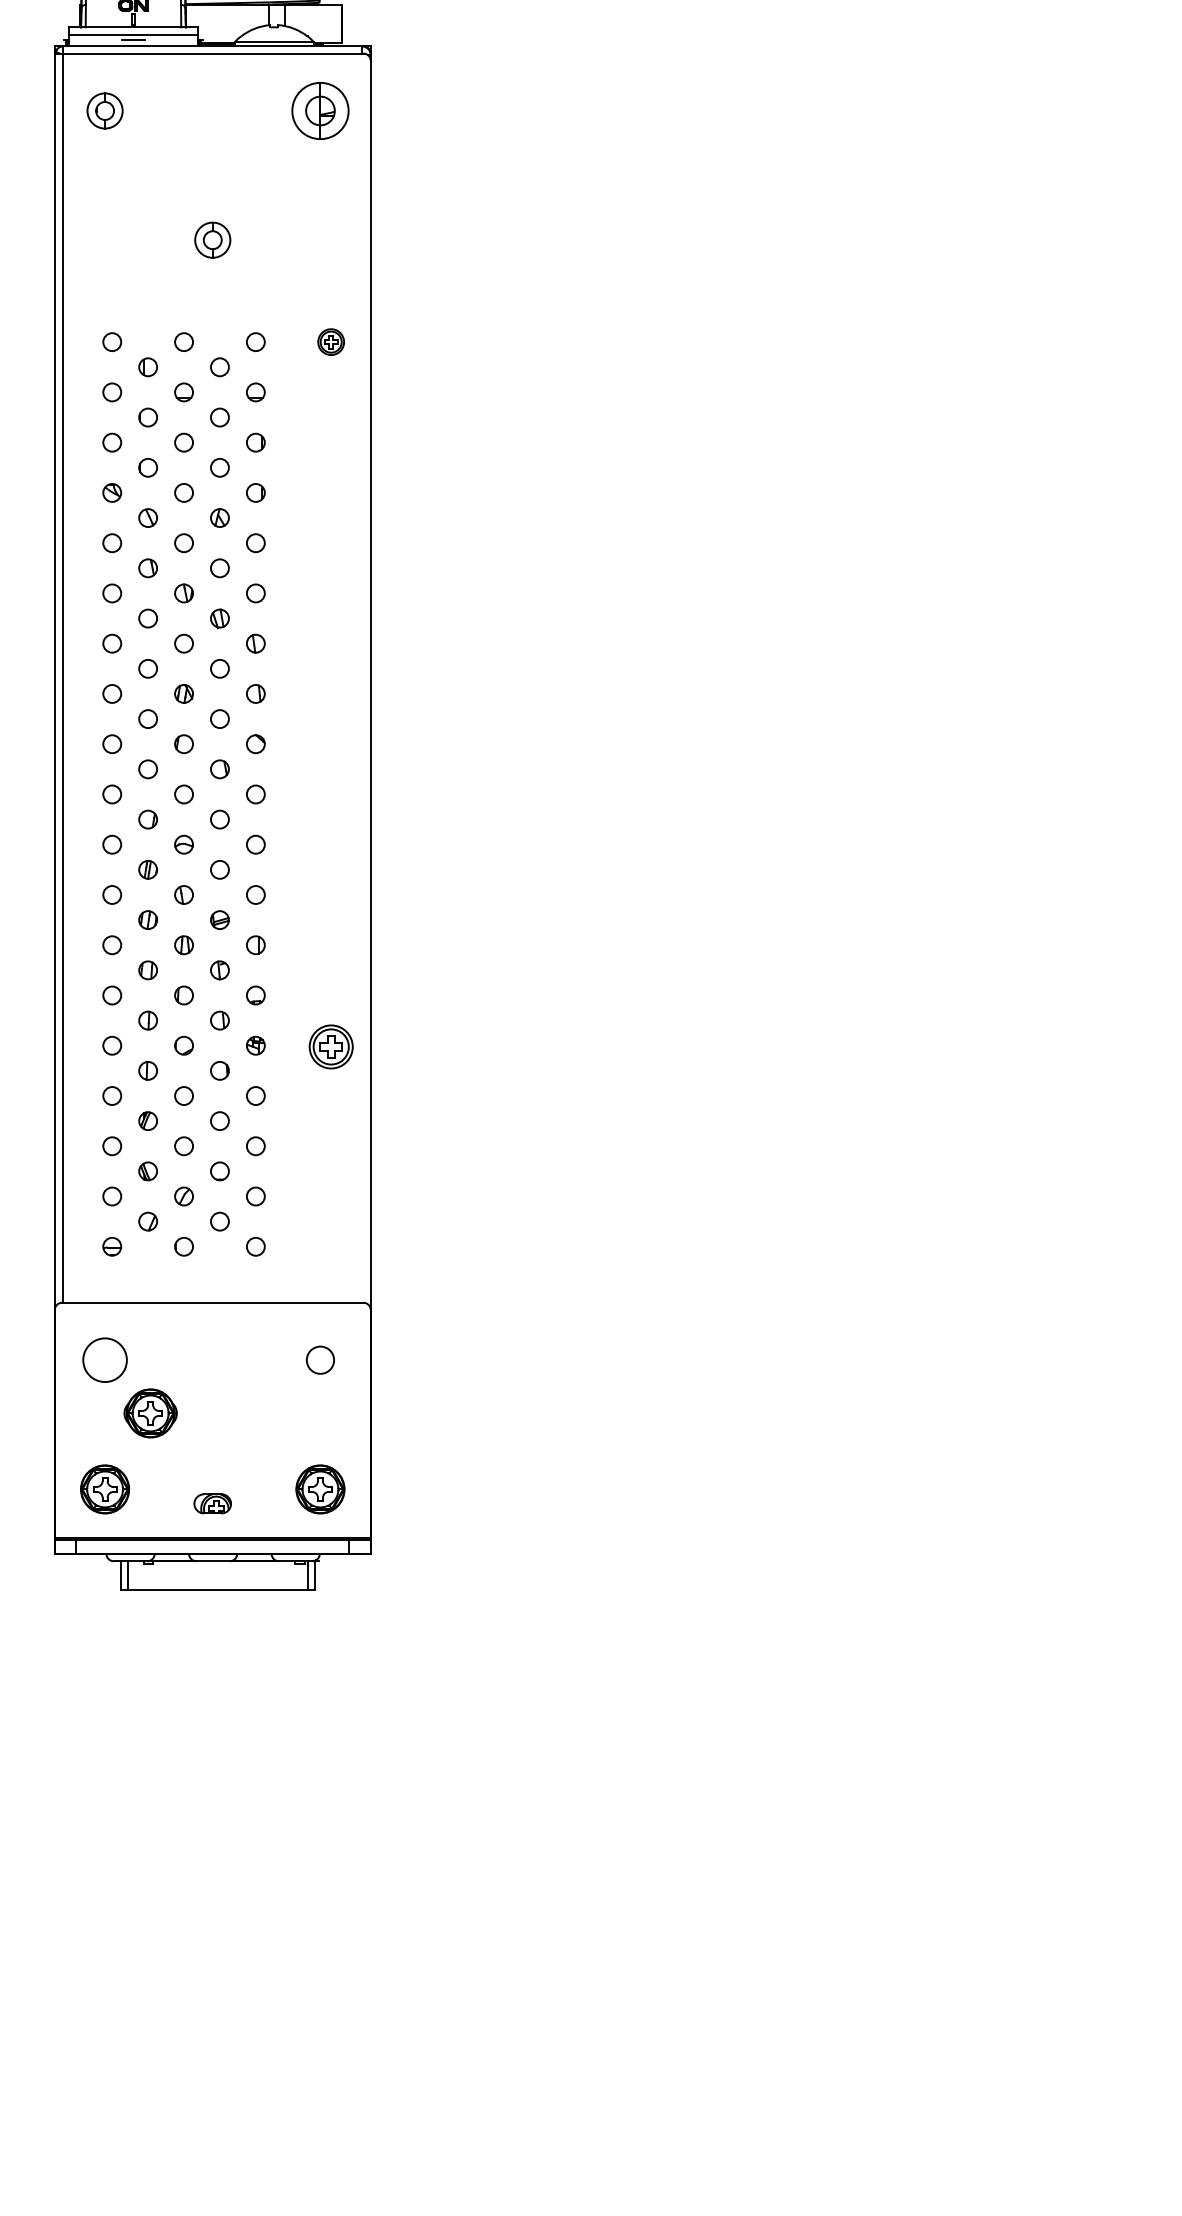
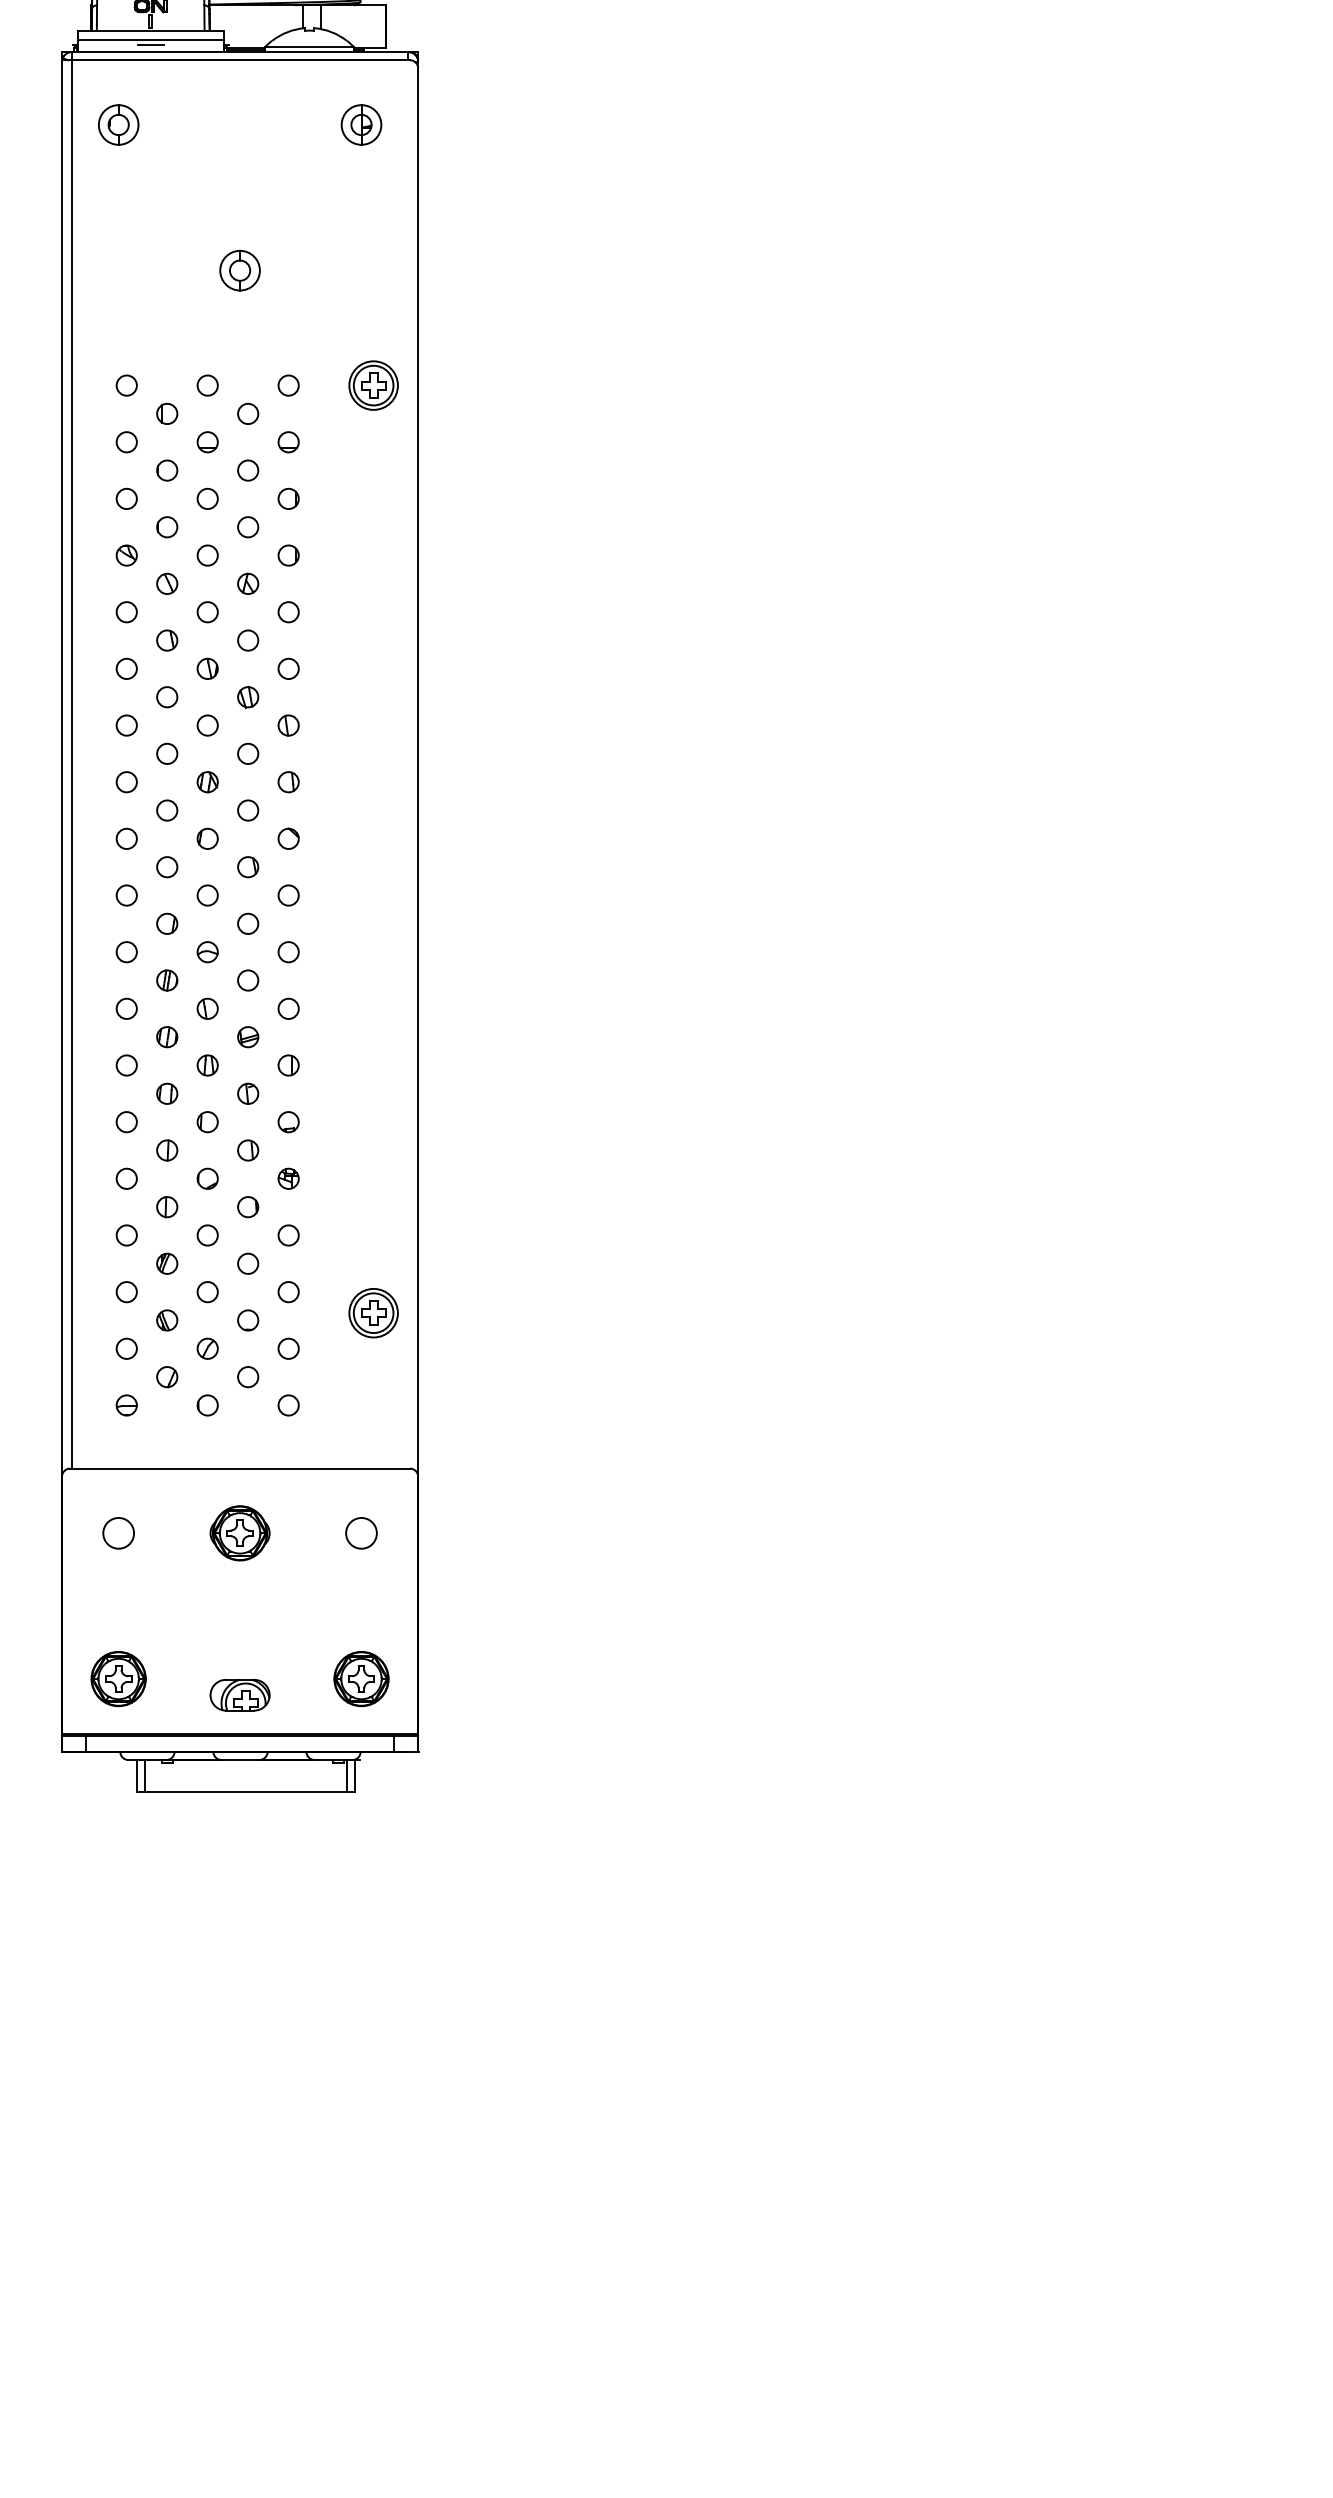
part: (320, 110) -> (361, 124), size x0.62
part: (331, 342) -> (373, 385), size x1.67
part: (331, 1047) -> (373, 1313), moved
circle: (104, 1359) -> (118, 1532), size x0.62
part: (150, 1413) -> (239, 1533), moved
part: (212, 1504) -> (239, 1695), size x1.43

